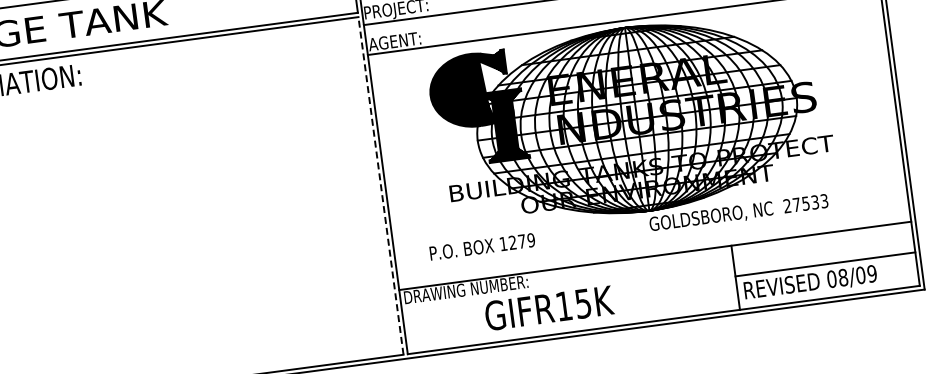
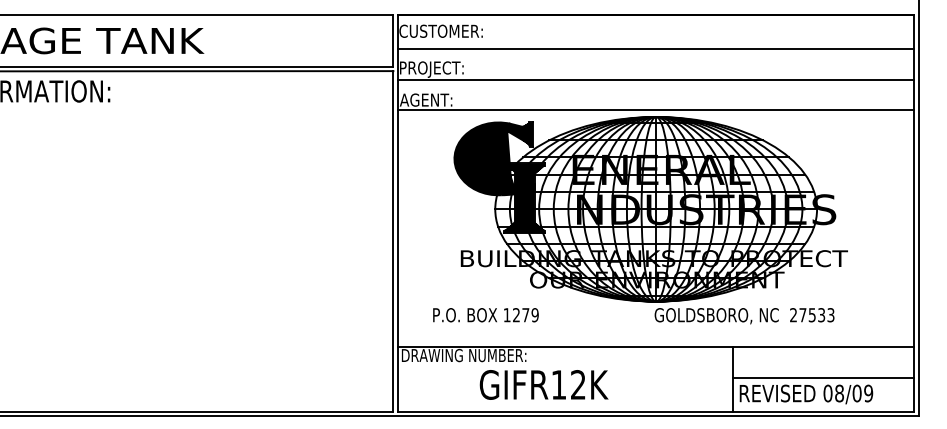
line: (380, 184) -> (393, 240), dashed -> solid
text: (583, 303) -> (578, 384), GIFR15K -> GIFR12K

